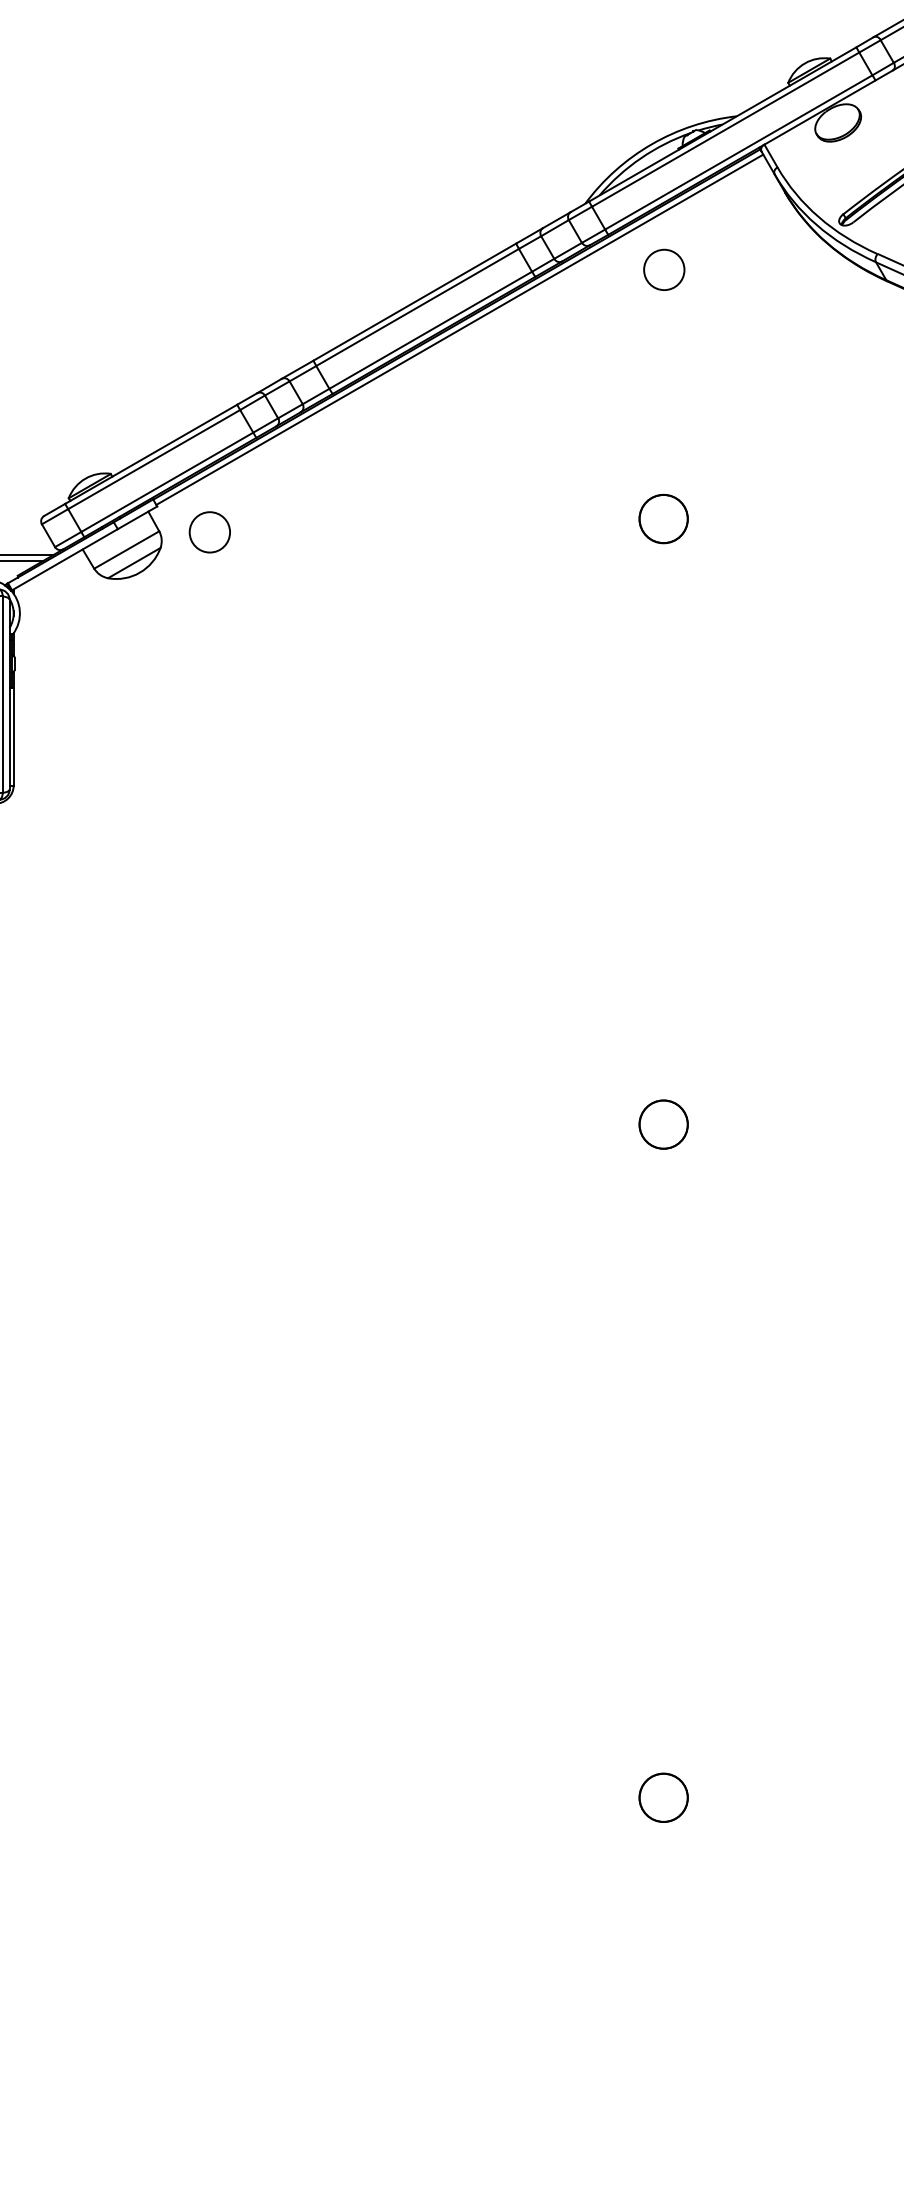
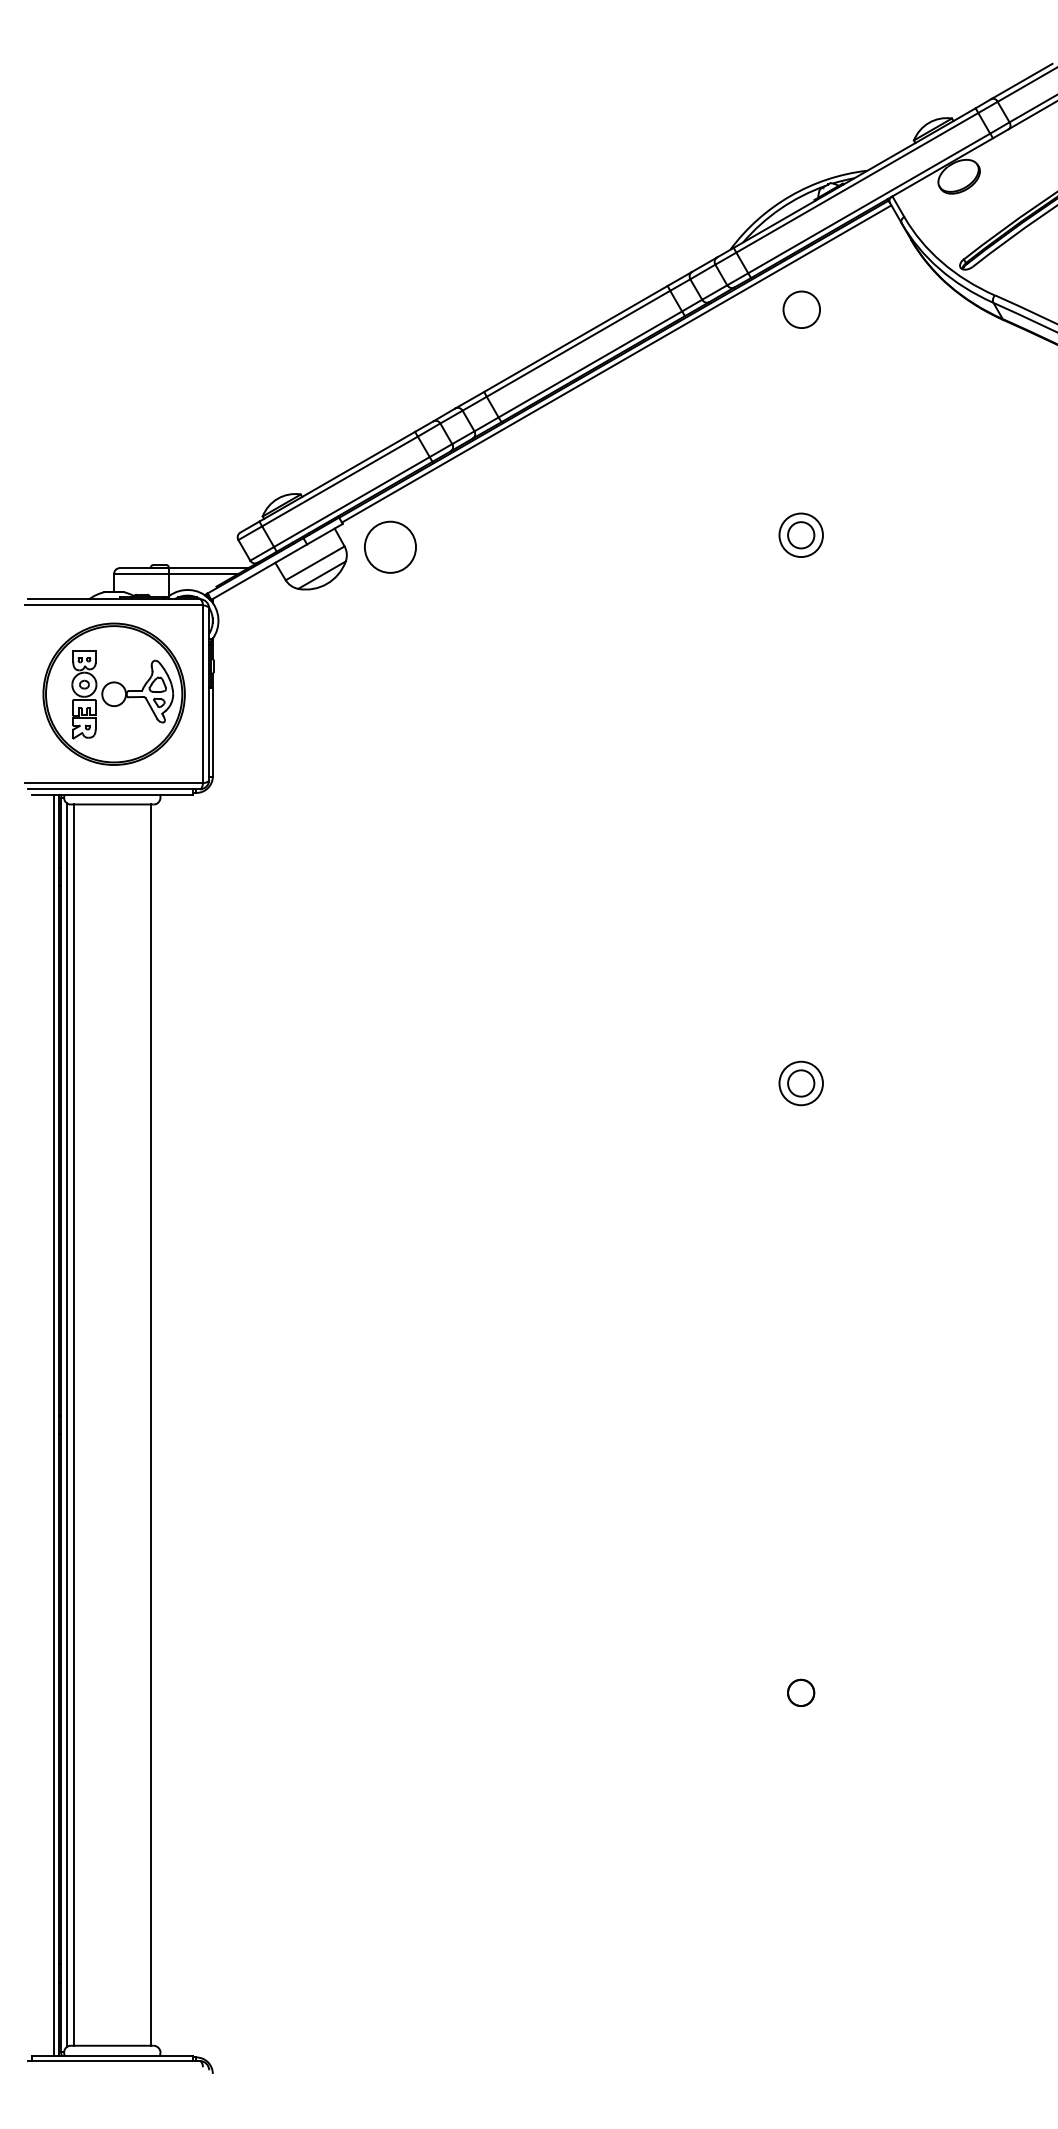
circle: (663, 519) -> (801, 535), size x0.6
circle: (209, 532) -> (390, 547), size x1.4
circle: (663, 1124) -> (801, 1083), size x0.6
circle: (662, 1797) -> (800, 1692), size x0.6

